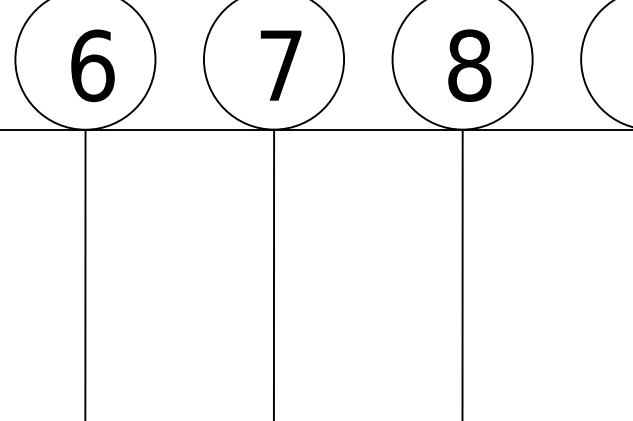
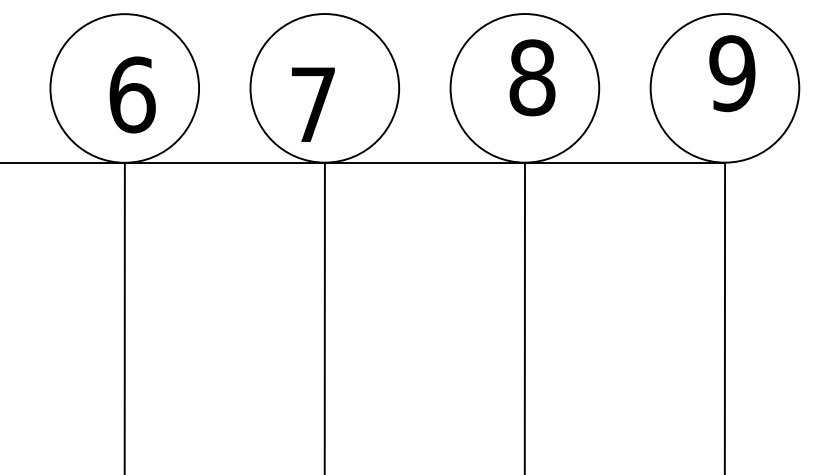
text: (281, 65) -> (313, 104), moved
text: (469, 65) -> (532, 77), moved

